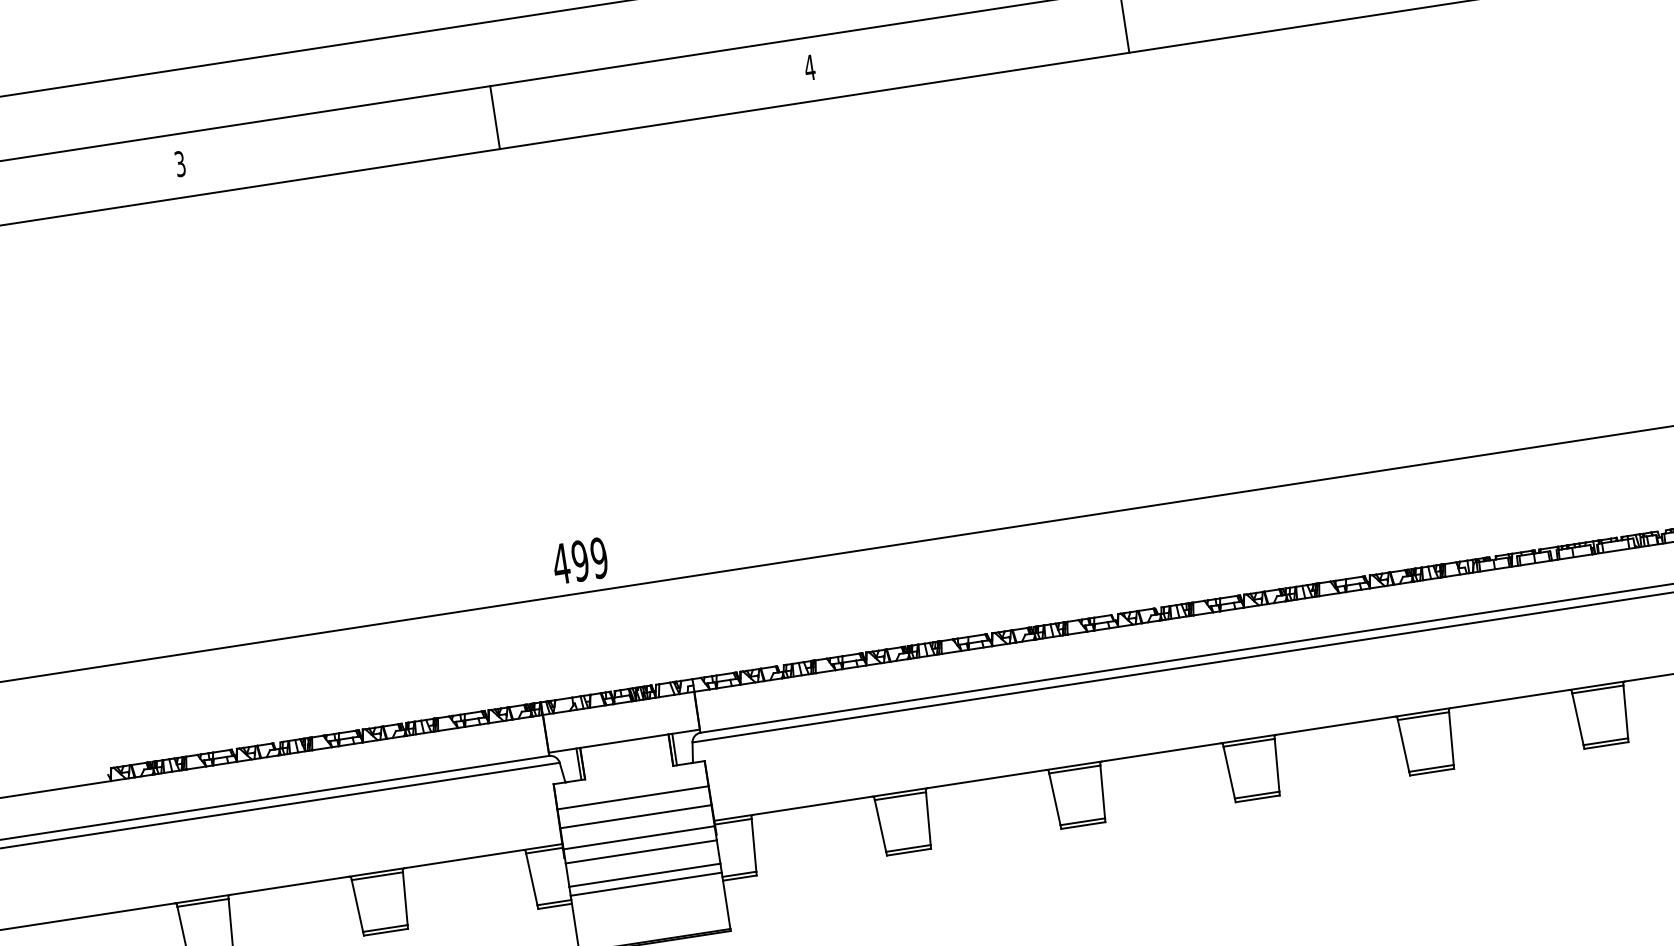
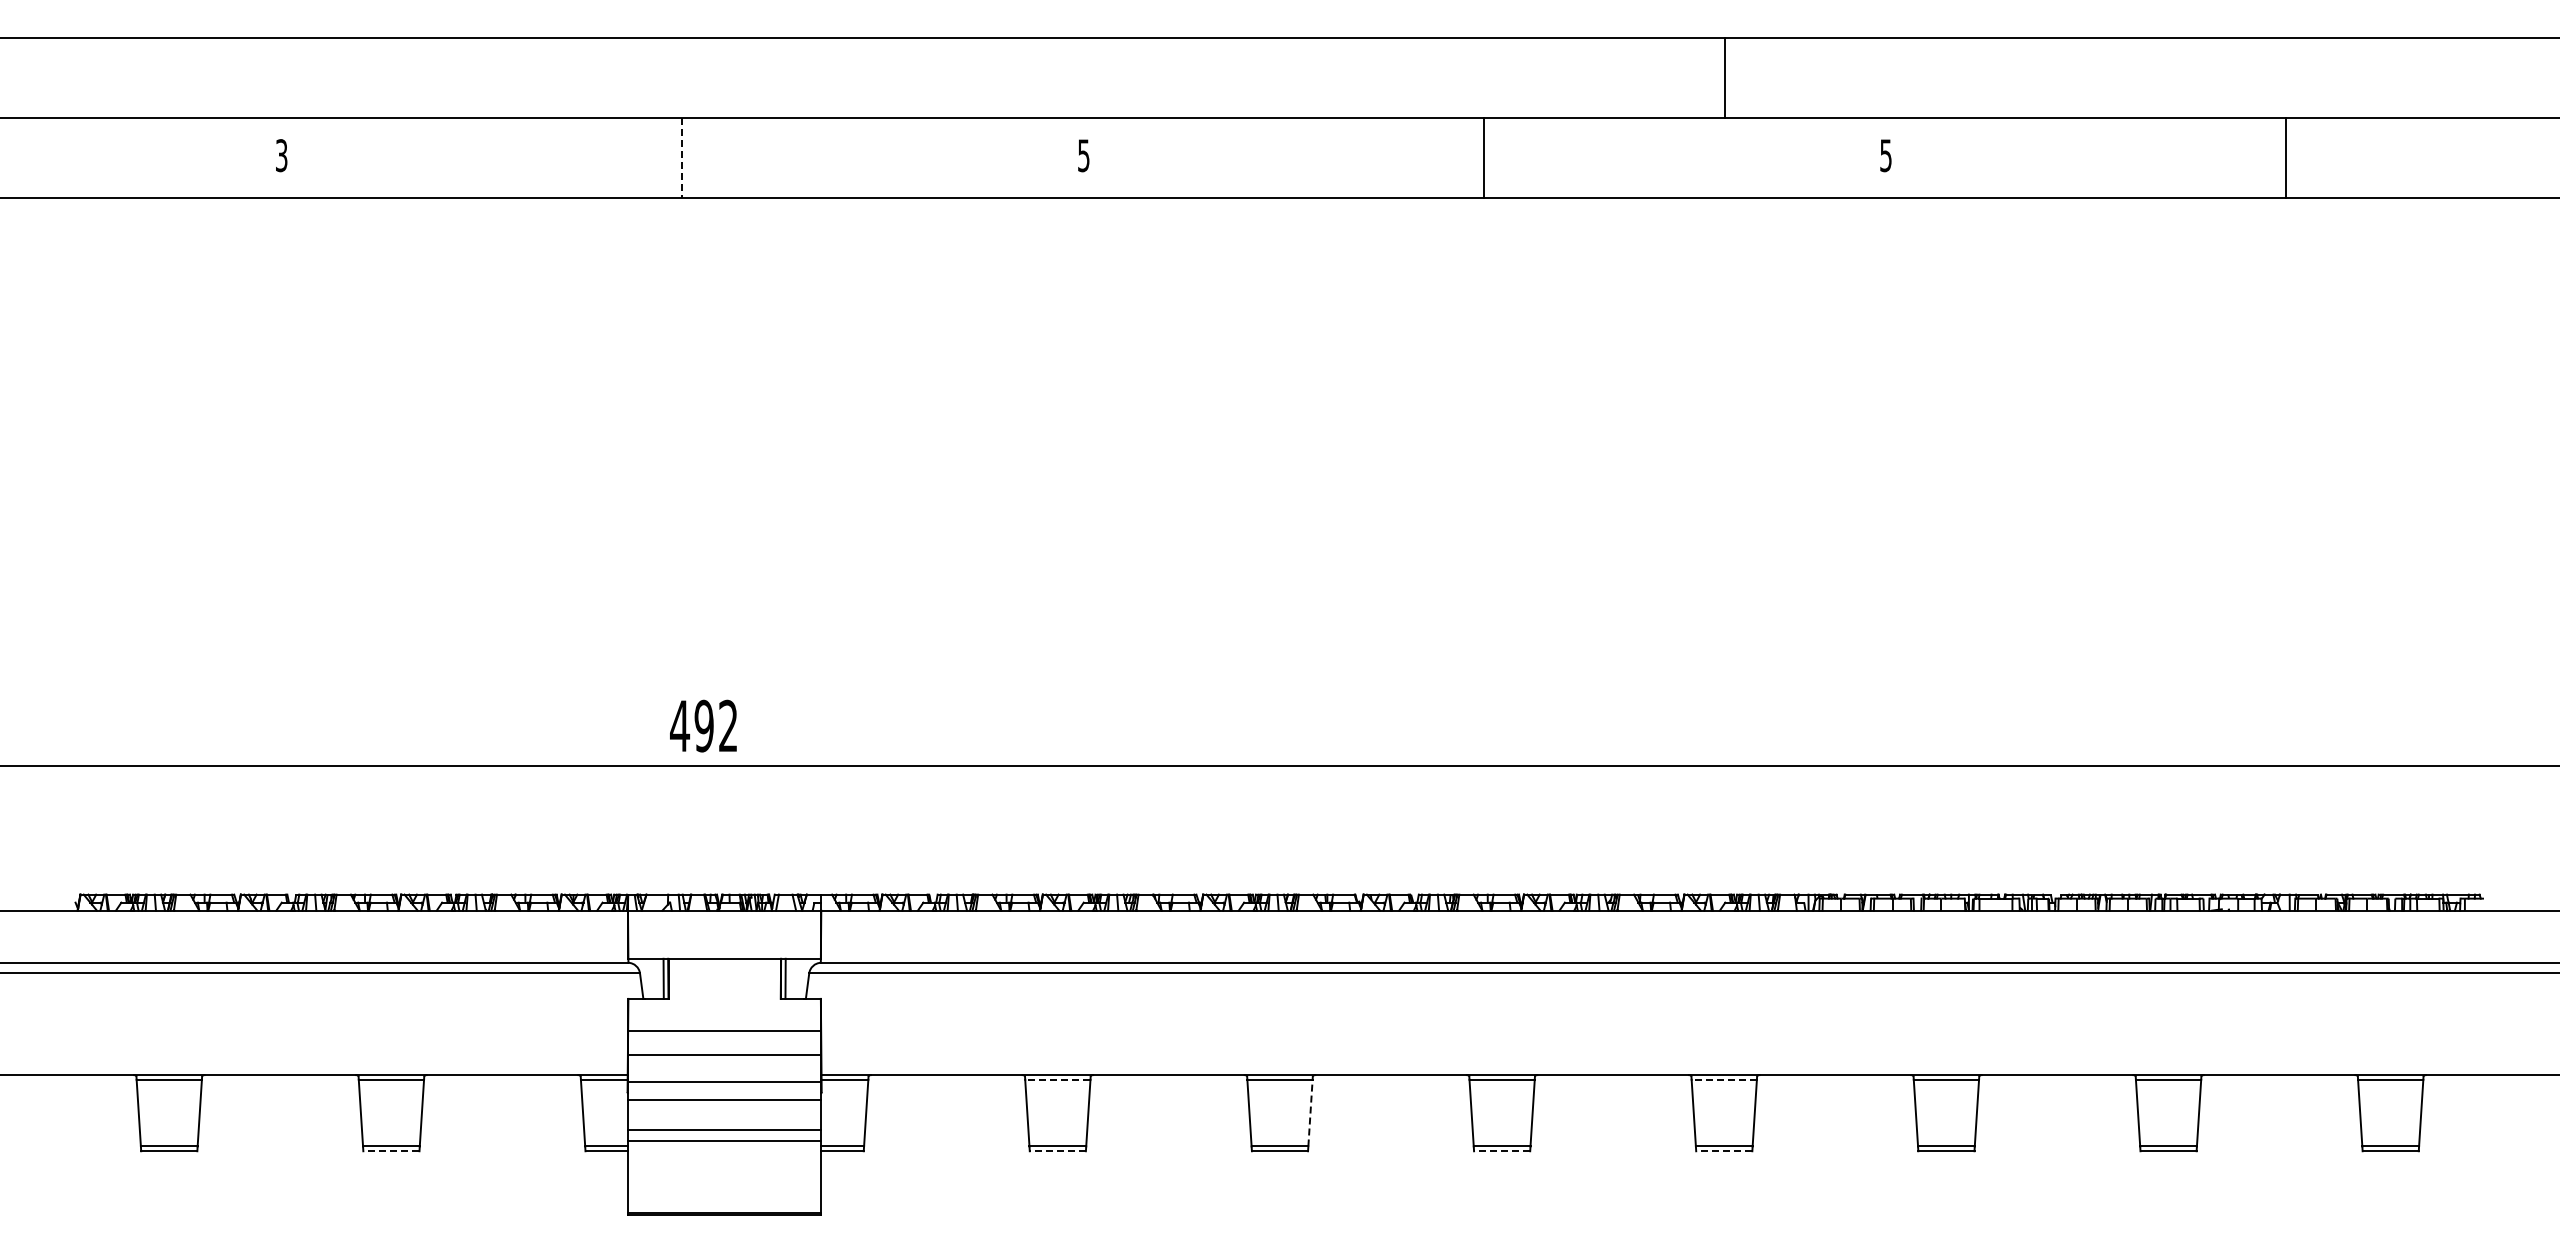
text: (809, 67) -> (1083, 155), 4 -> 5
line: (495, 118) -> (682, 158), solid -> dashed
text: (598, 557) -> (727, 725), 499 -> 492
line: (1423, 715) -> (1724, 1079), solid -> dashed
line: (1431, 772) -> (1723, 1151), solid -> dashed
line: (1102, 791) -> (1310, 1112), solid -> dashed
line: (900, 795) -> (1057, 1079), solid -> dashed
line: (1257, 799) -> (1501, 1151), solid -> dashed
line: (908, 852) -> (1057, 1151), solid -> dashed
line: (385, 932) -> (390, 1151), solid -> dashed

